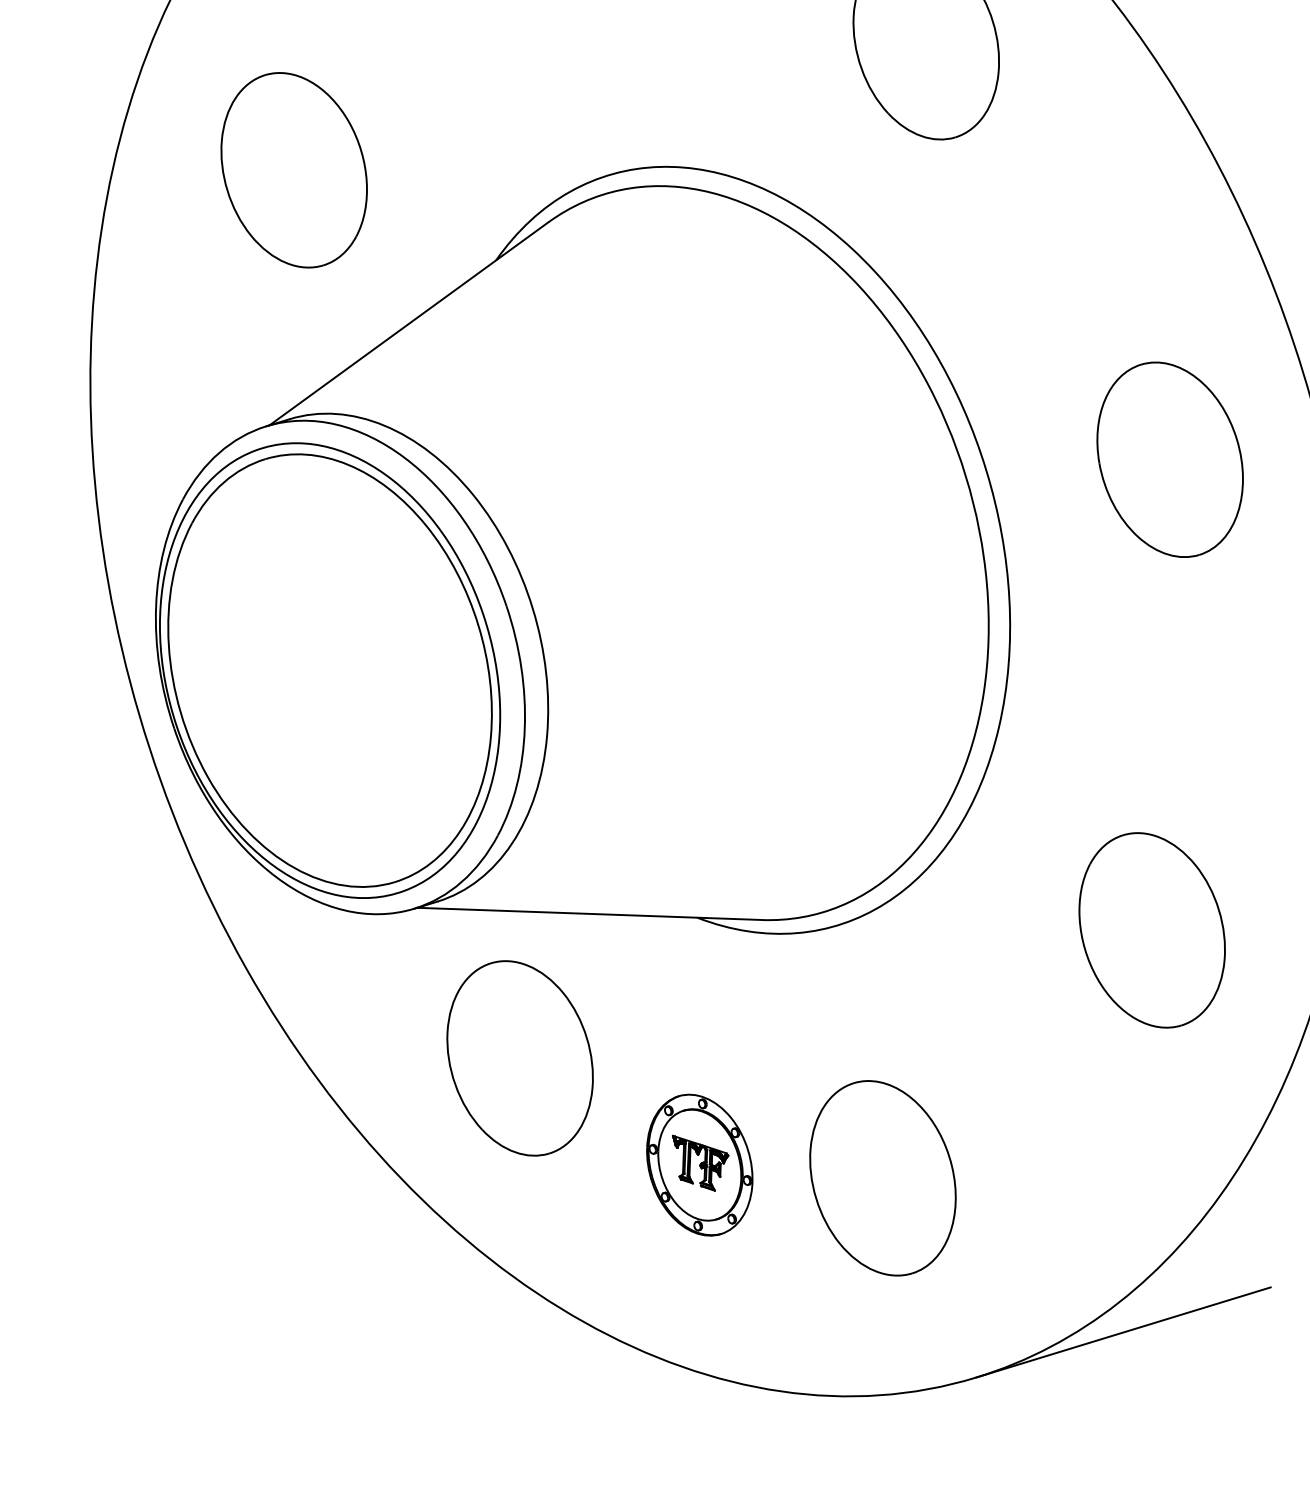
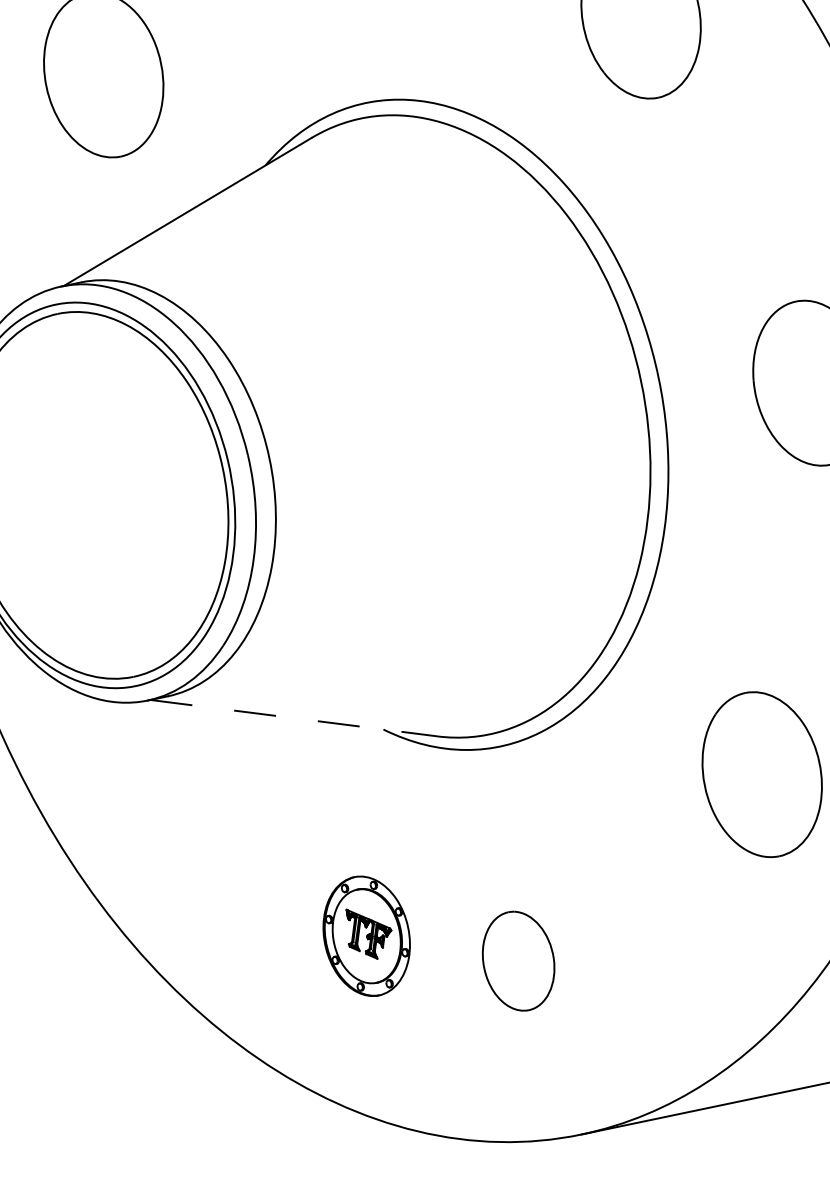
line: (590, 913) -> (294, 717), solid -> dashed
part: (519, 1058) -> (224, 833), removed
part: (882, 1178) -> (518, 961), size x0.6

